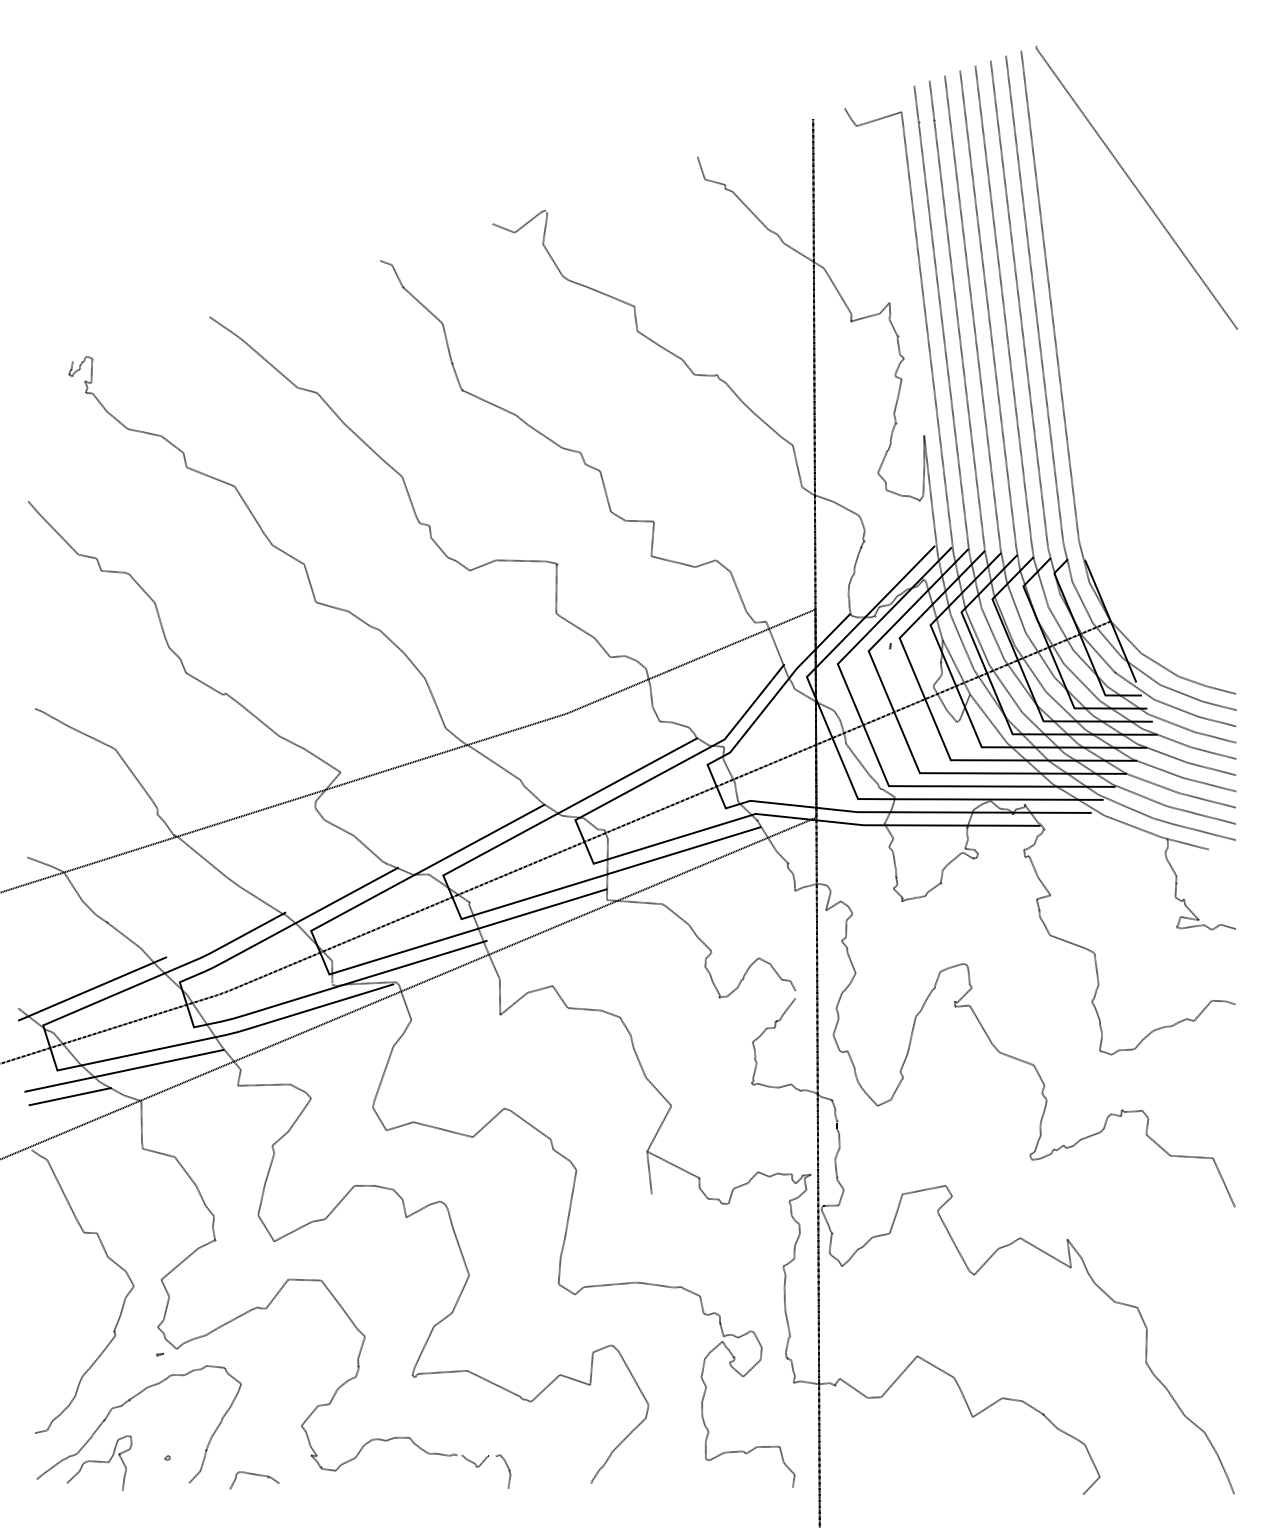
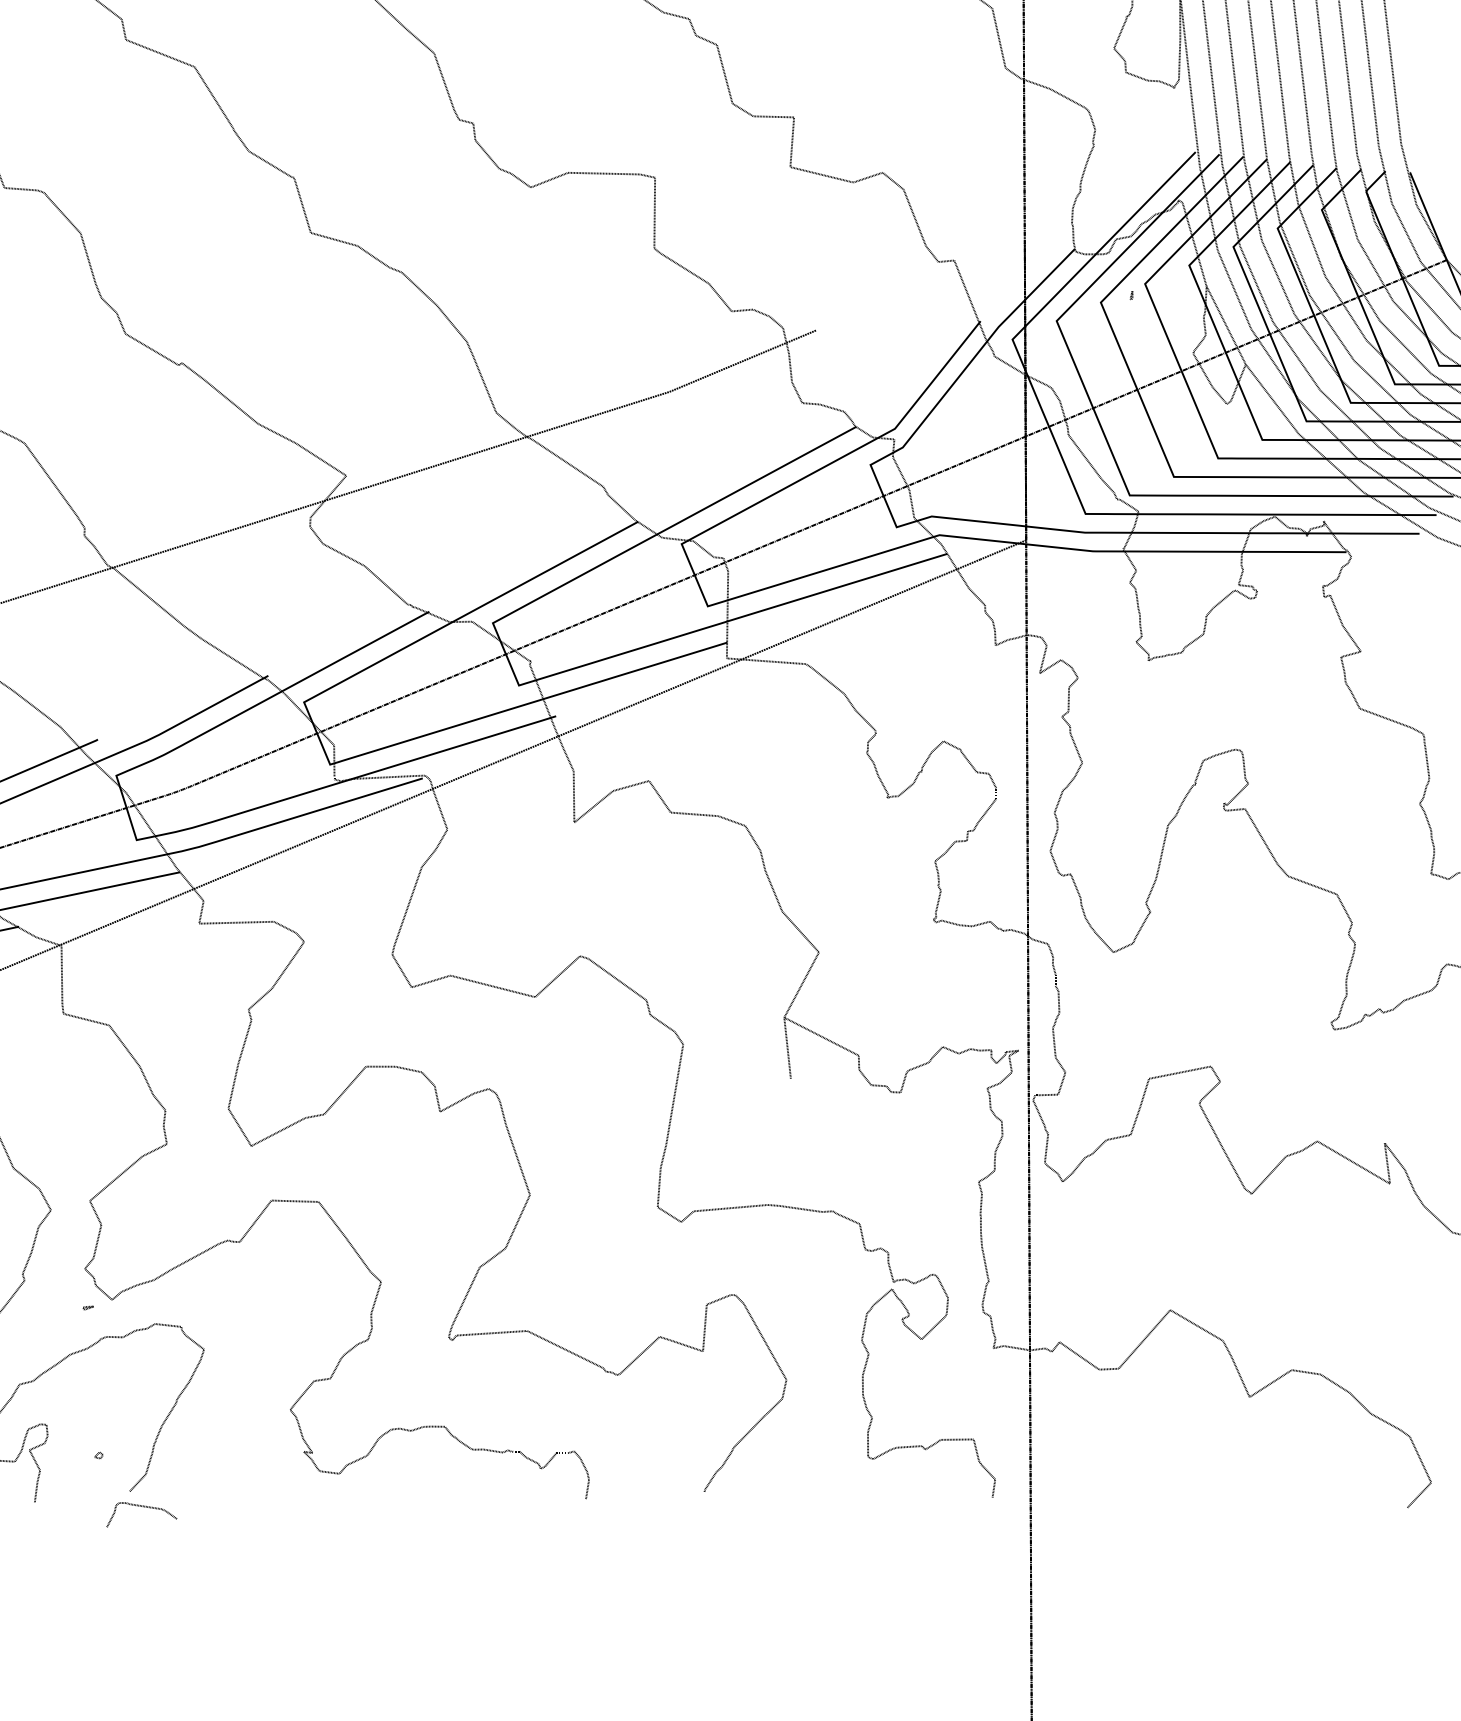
line: (742, 639) -> (920, 285), removed
curve: (254, 1475) -> (141, 1507), moved

